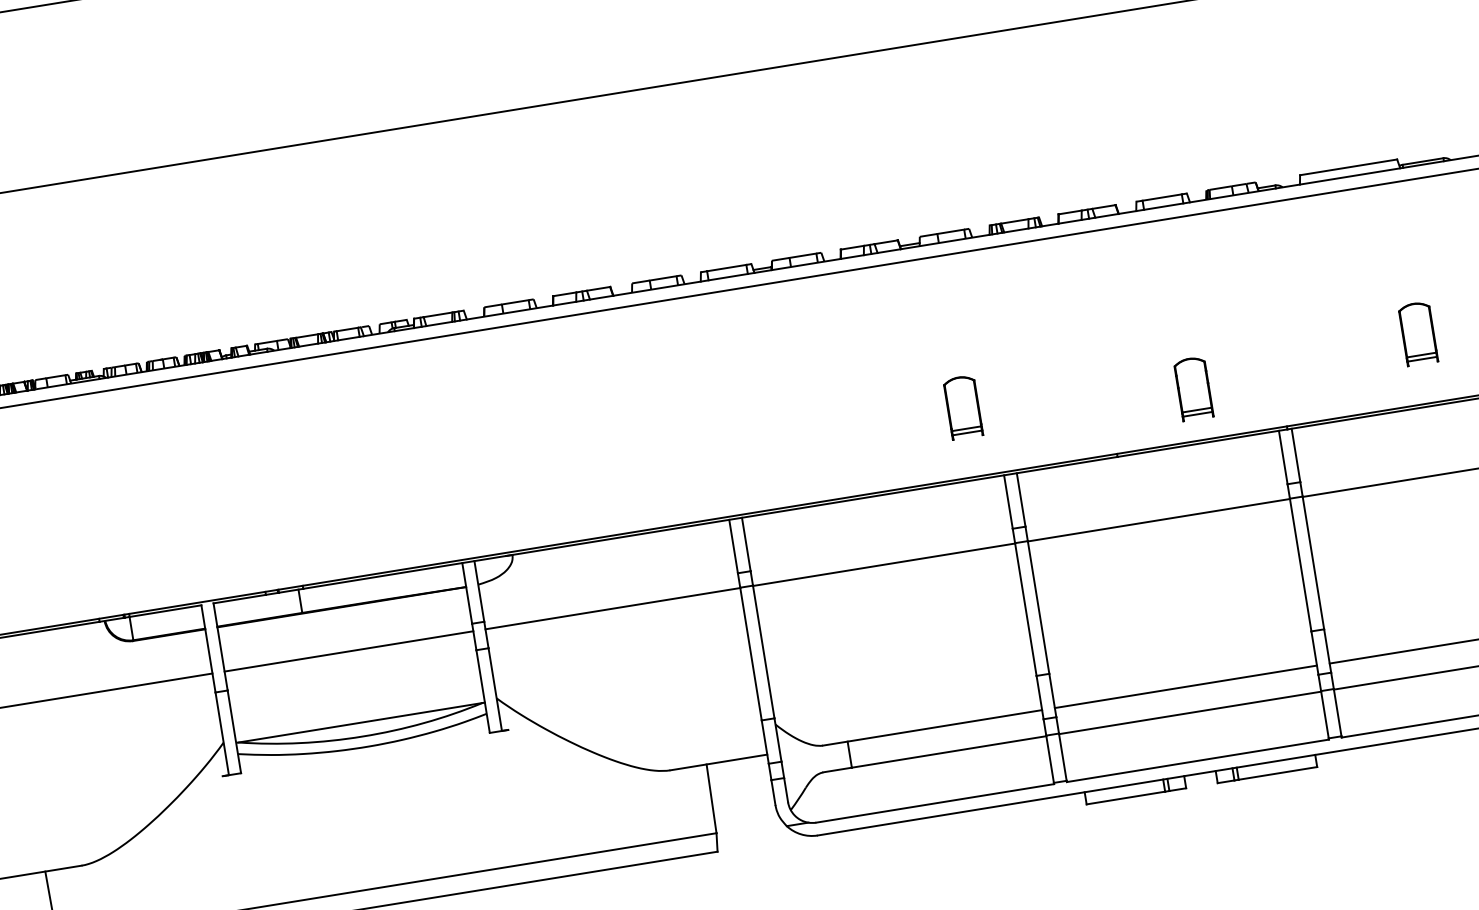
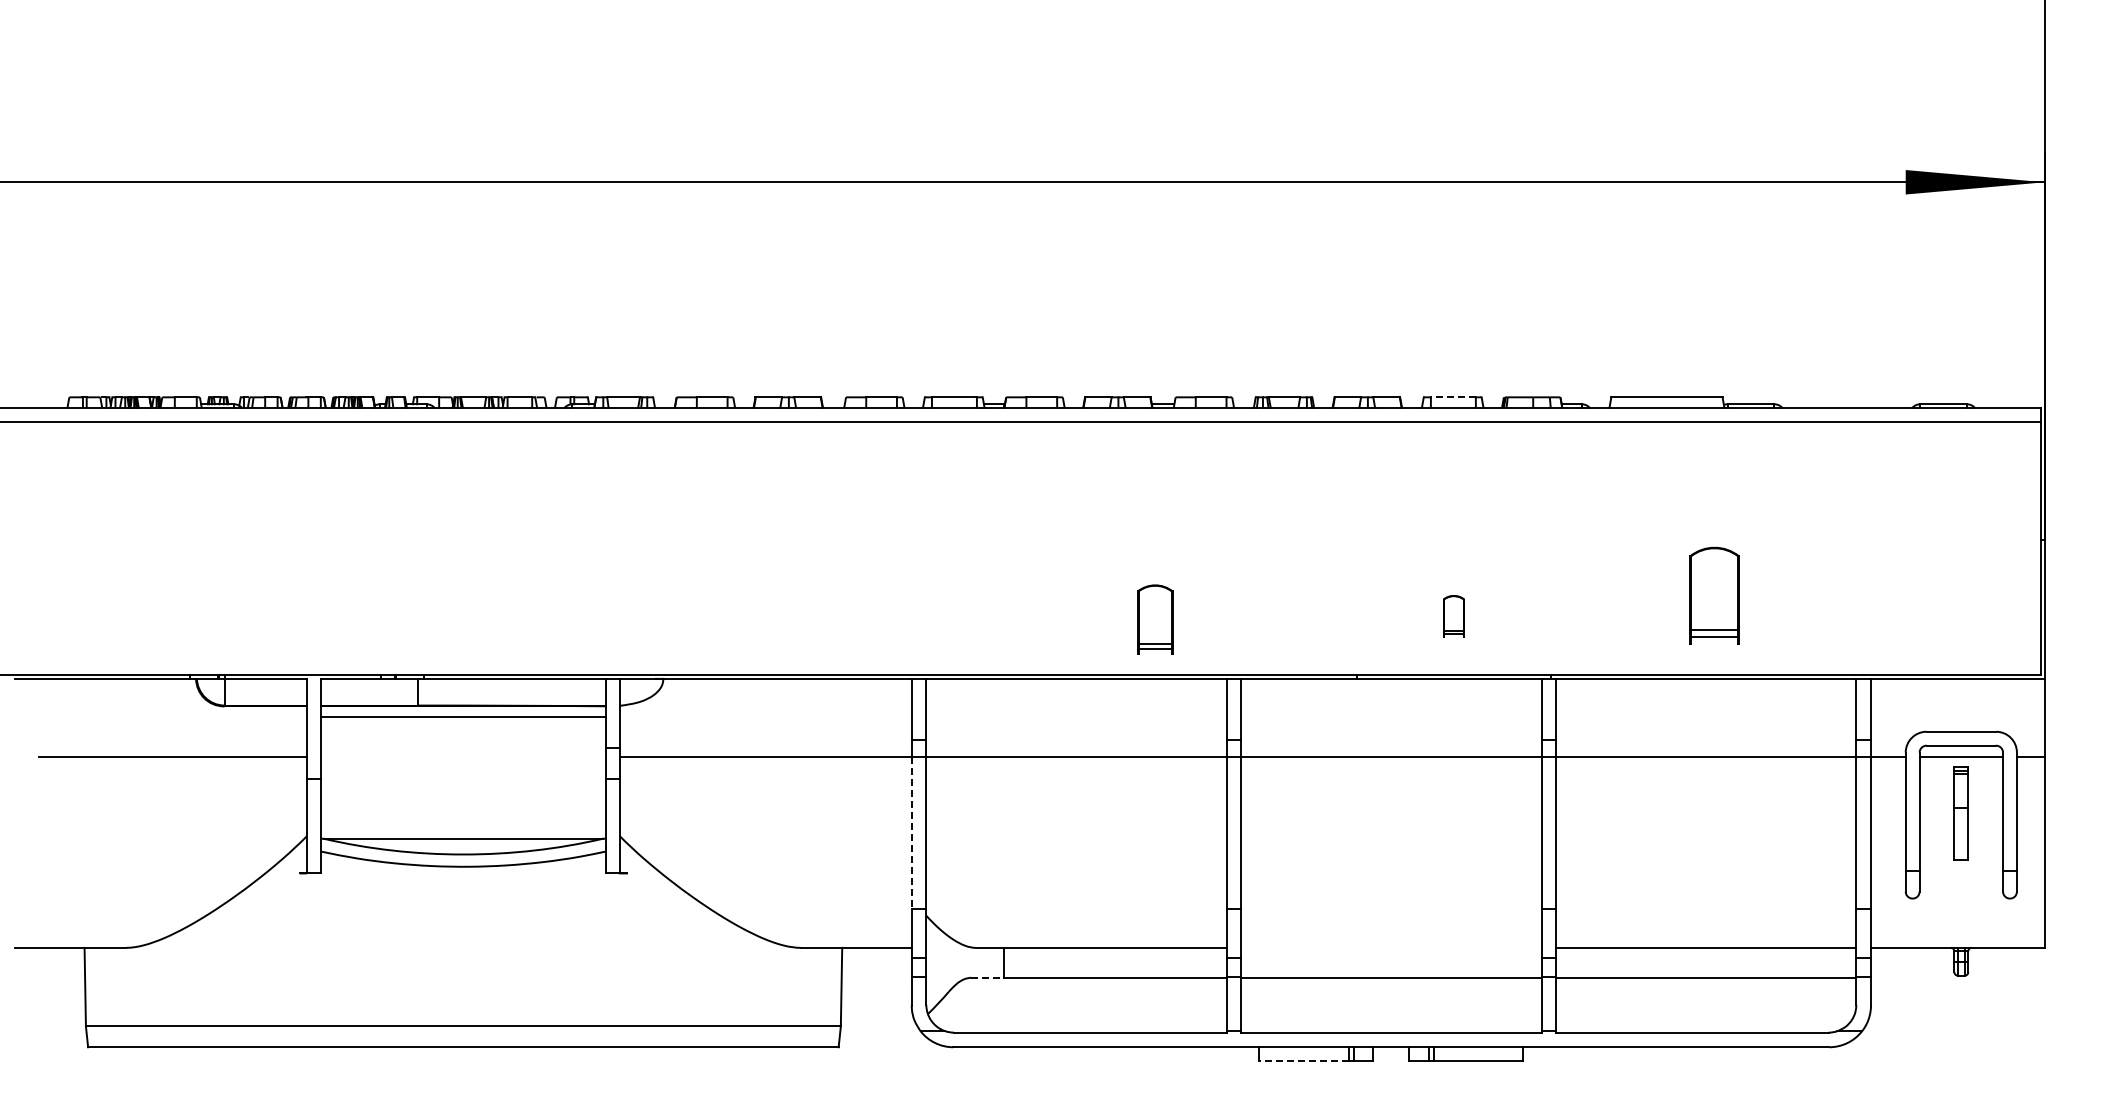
line: (1161, 197) -> (1452, 397), solid -> dashed
part: (1418, 333) -> (1714, 595), size x1.4
part: (1193, 388) -> (1453, 616), size x0.6
part: (963, 407) -> (1155, 619), moved
line: (348, 651) -> (462, 716), moved
line: (750, 654) -> (911, 833), solid -> dashed
line: (1185, 686) -> (1391, 947), removed
line: (837, 769) -> (987, 977), solid -> dashed
line: (1126, 798) -> (1304, 1061), solid -> dashed

